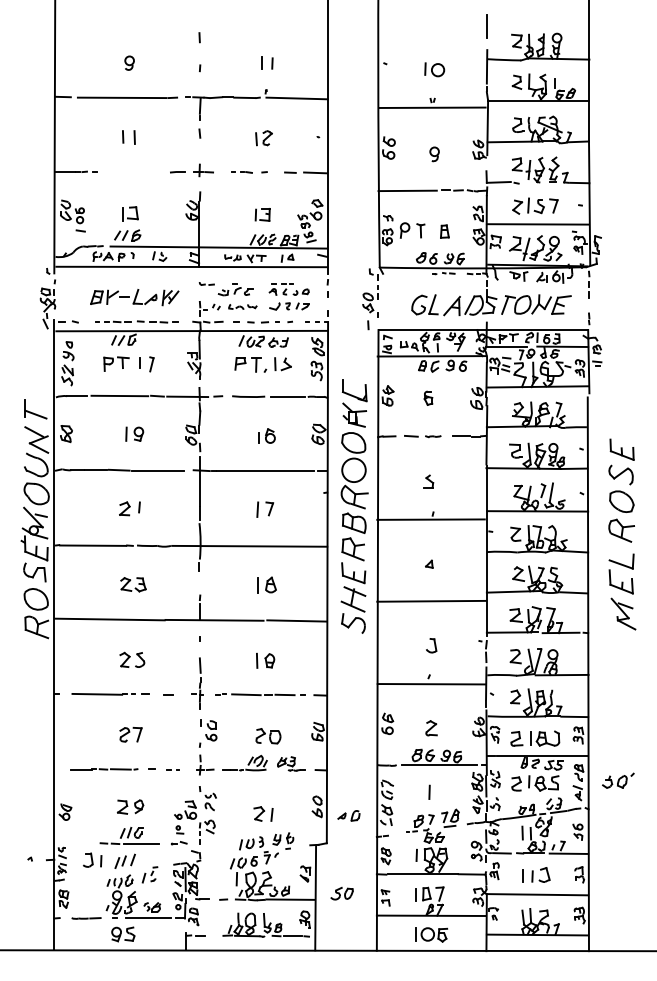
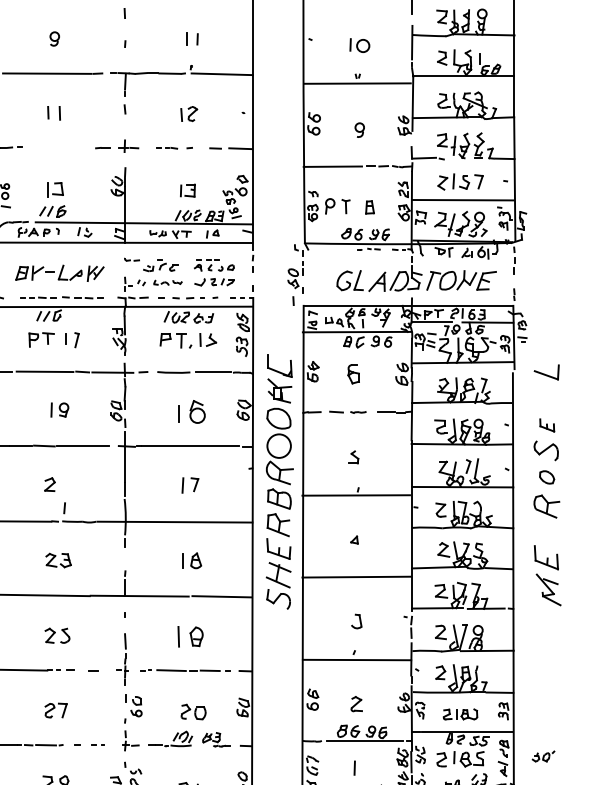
part: (428, 397) -> (353, 373), size x1.4
part: (266, 435) -> (191, 411), size x1.6
part: (621, 449) -> (546, 425), size x0.6
part: (621, 501) -> (546, 477), size x0.6
line: (139, 507) -> (64, 508), moved
part: (621, 561) -> (546, 372), moved
part: (265, 660) -> (190, 636), size x1.4
part: (535, 738) -> (460, 714), size x0.7
part: (618, 780) -> (543, 756), size x0.7

